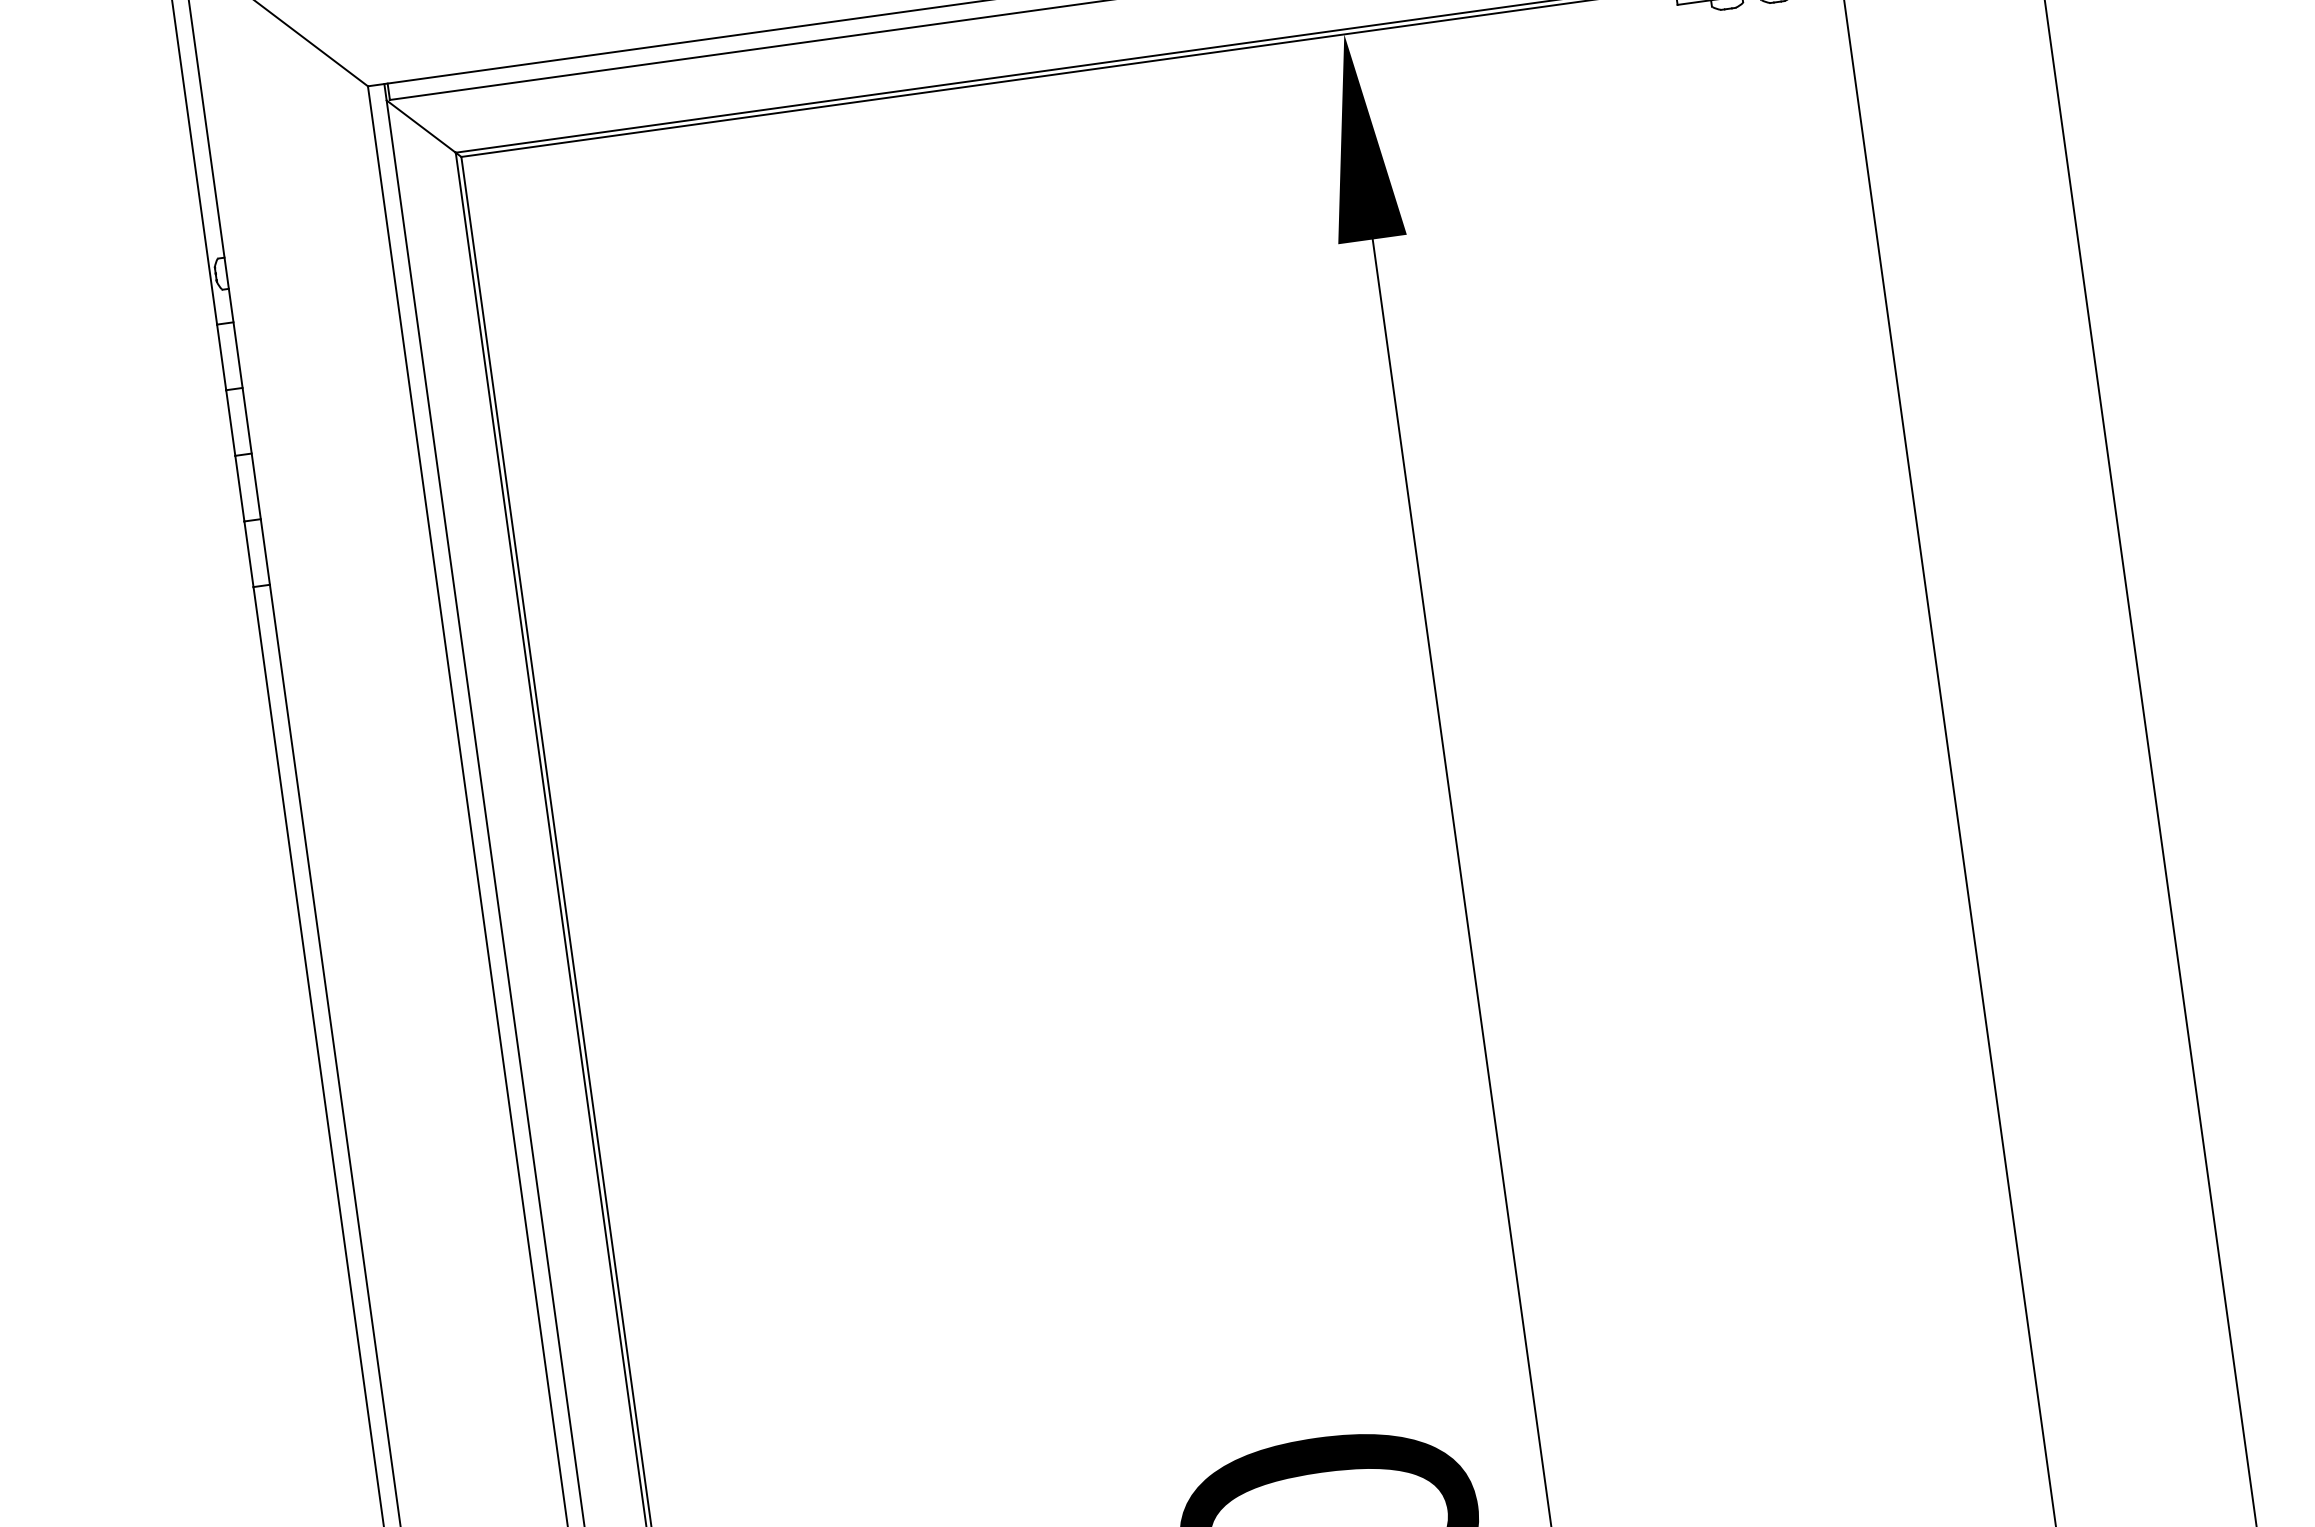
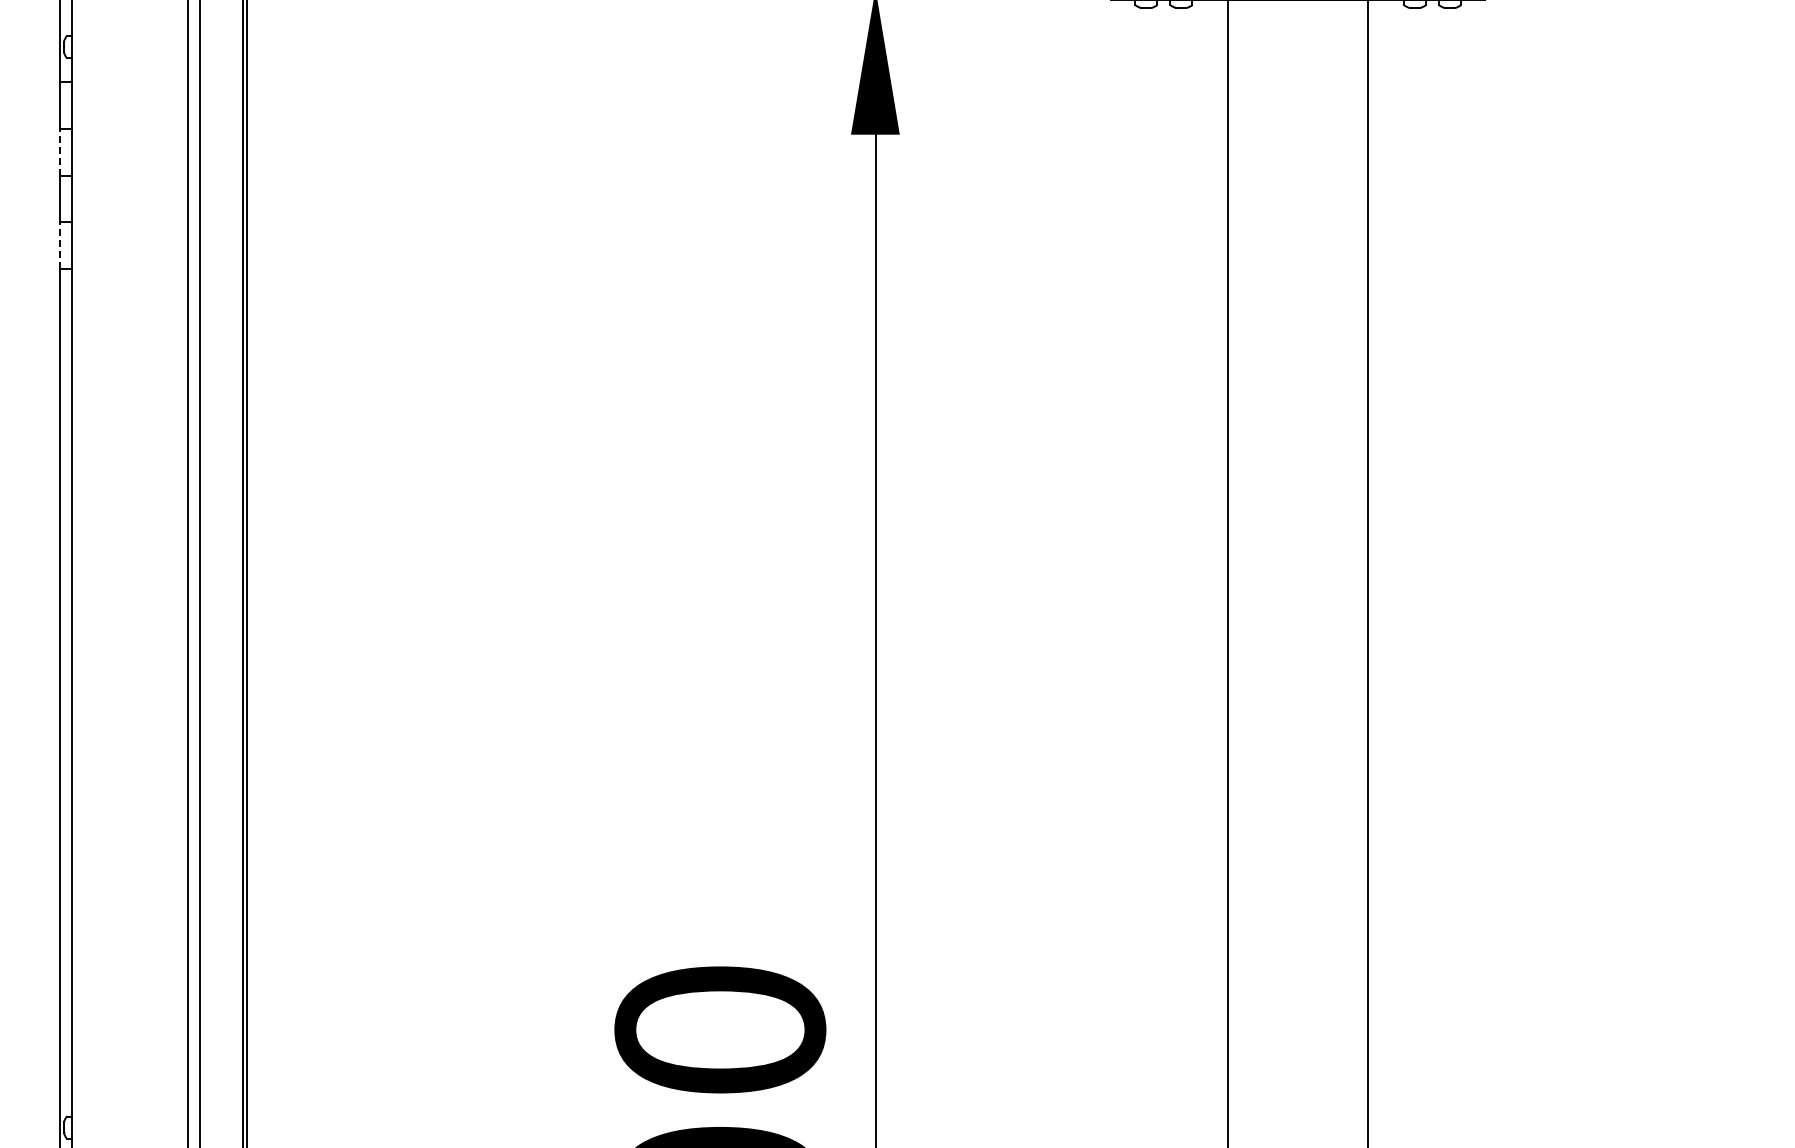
line: (230, 422) -> (59, 151), solid -> dashed
line: (248, 554) -> (59, 245), solid -> dashed

